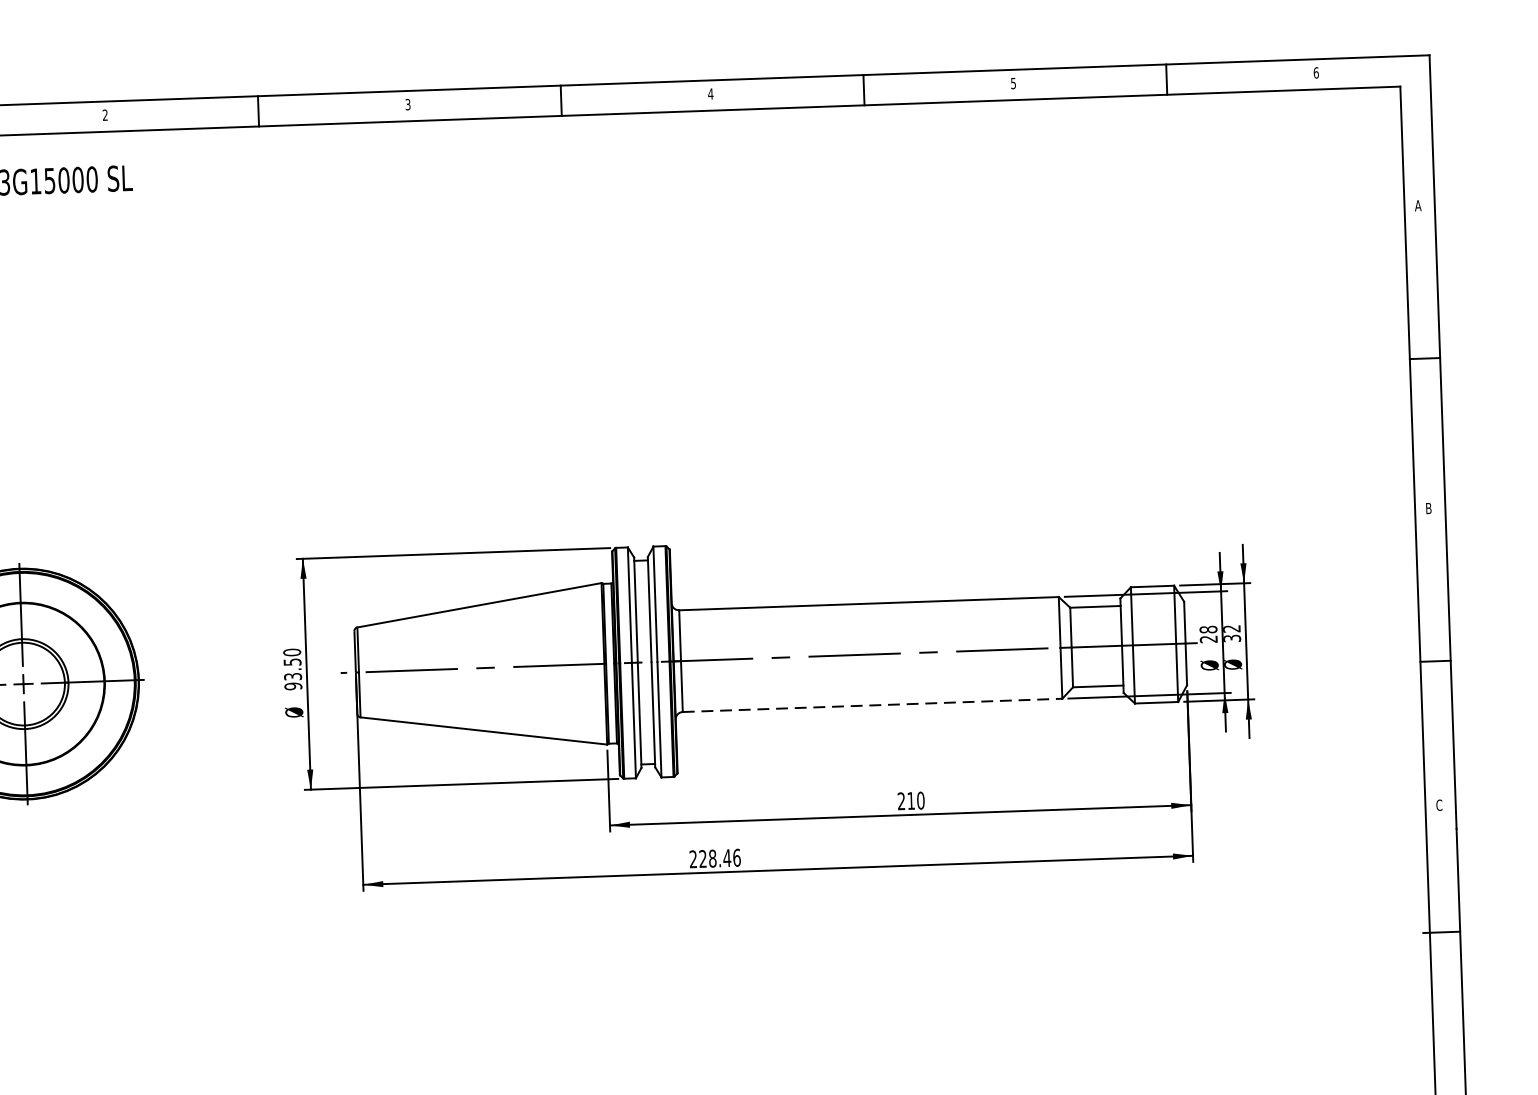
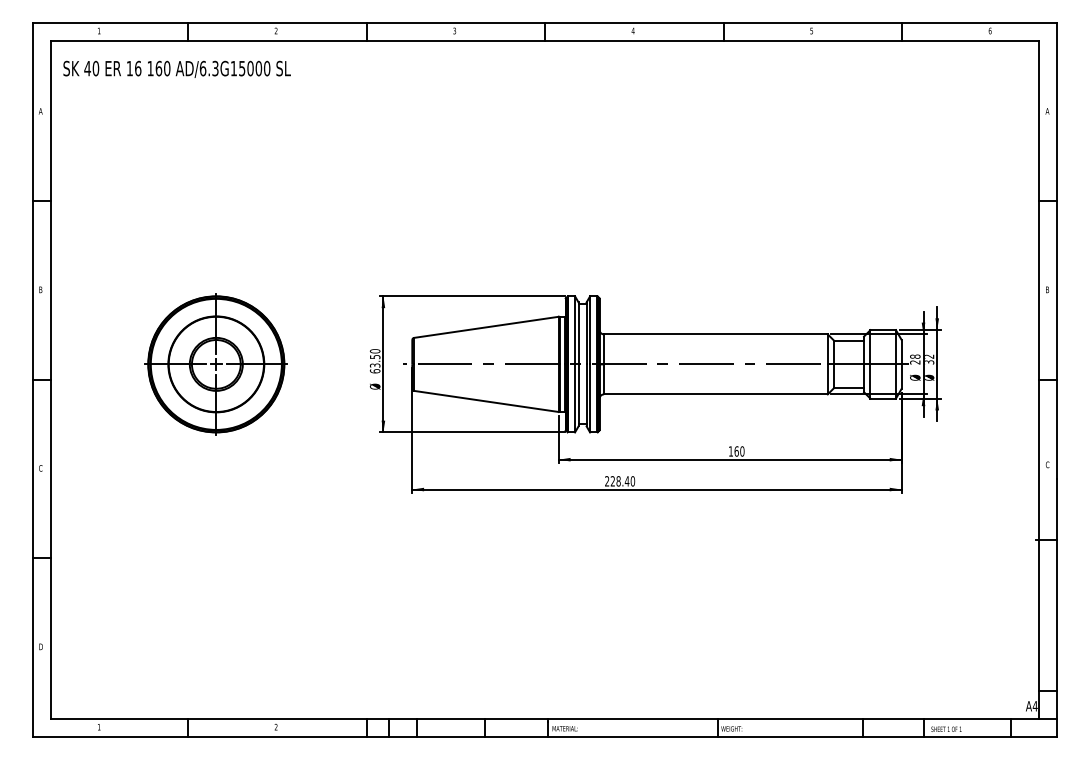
text: (292, 686) -> (374, 371), 93.50 -> 63.50
line: (871, 705) -> (715, 394), dashed -> solid
text: (905, 801) -> (733, 451), 210 -> 160
text: (737, 856) -> (633, 480), 228.46 -> 228.40

